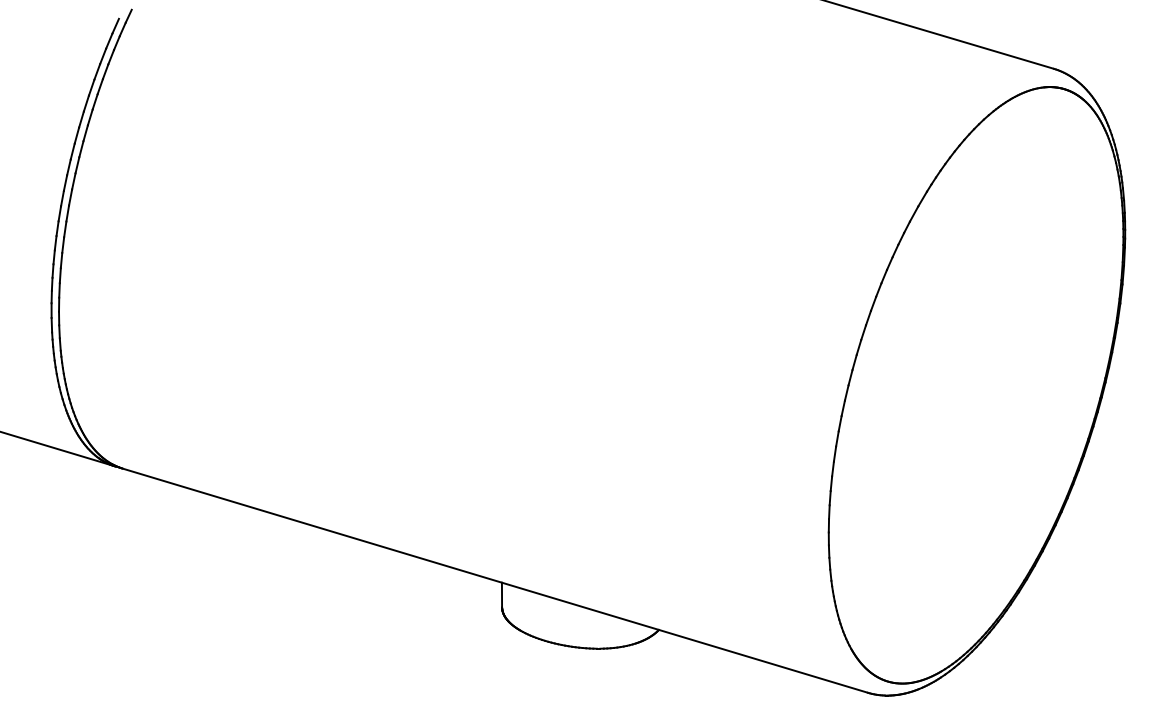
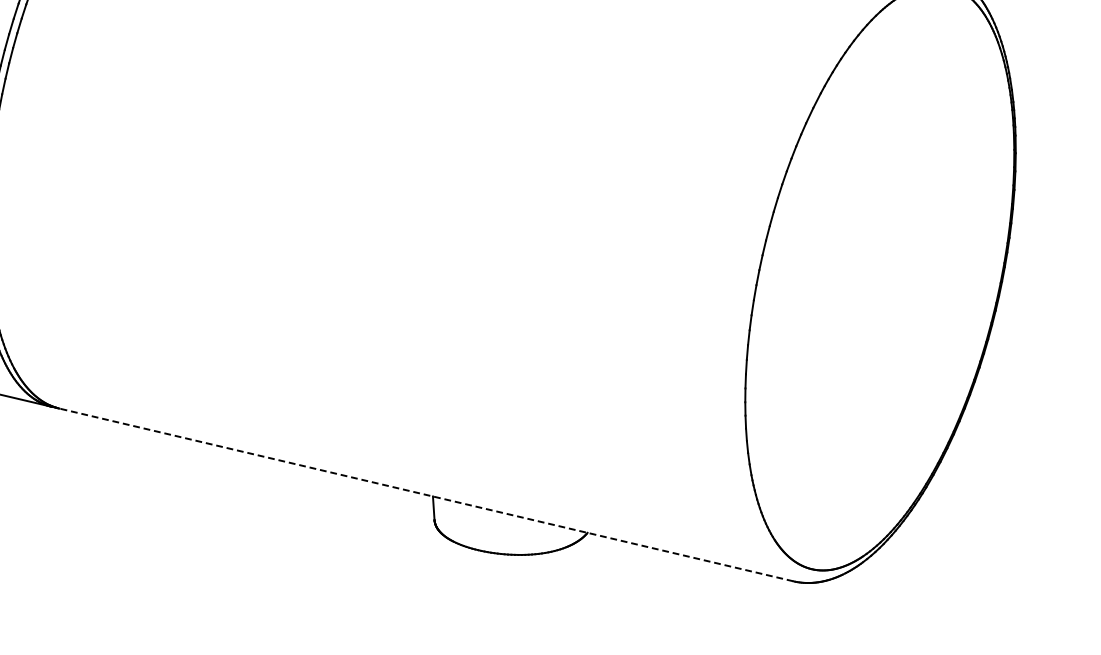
line: (494, 580) -> (425, 494), solid -> dashed

